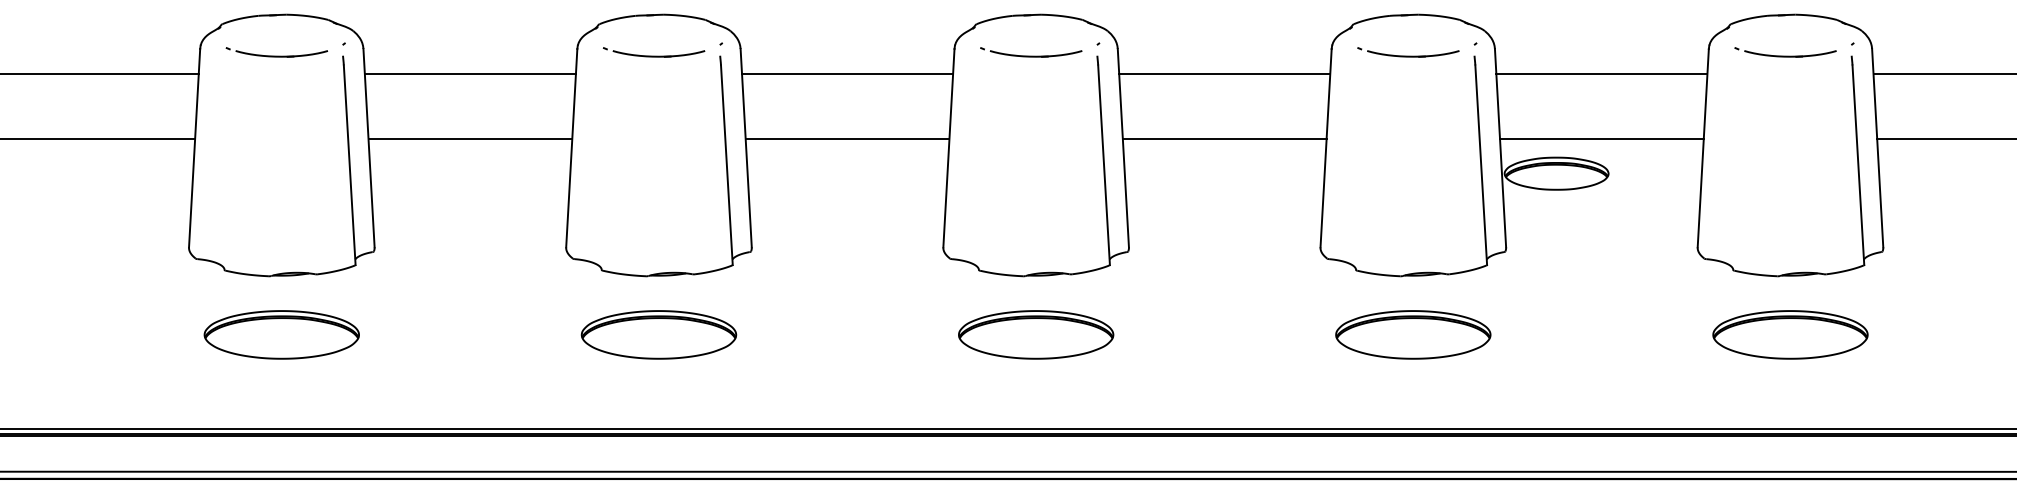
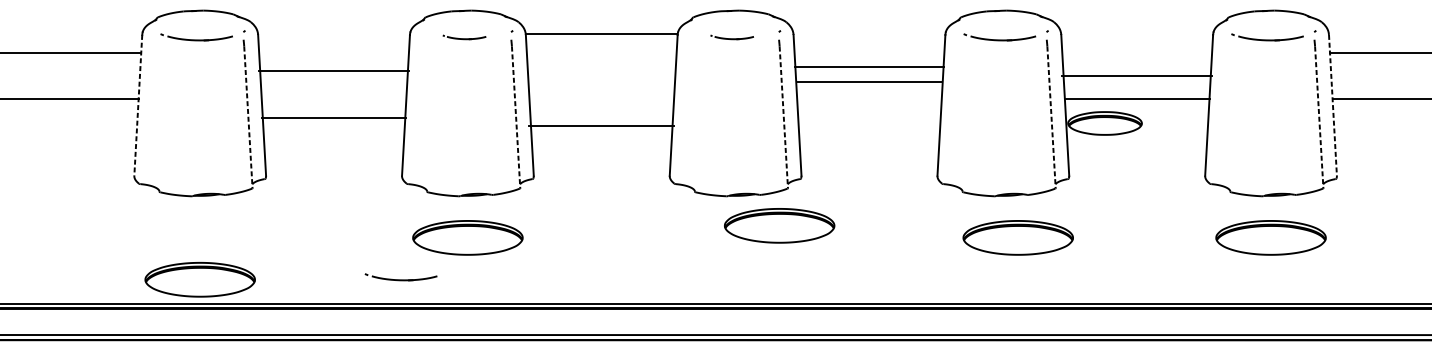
part: (654, 52) -> (464, 37), size x0.6
part: (1031, 52) -> (732, 37), size x0.6
line: (469, 73) -> (333, 70), moved
line: (847, 73) -> (601, 33), moved
line: (1224, 73) -> (869, 67), moved
line: (1601, 73) -> (1136, 75), moved
line: (470, 139) -> (334, 117), moved
line: (847, 139) -> (601, 126), moved
line: (1224, 139) -> (869, 82), moved
line: (194, 148) -> (138, 105), solid -> dashed
line: (1877, 148) -> (1332, 105), solid -> dashed
line: (349, 165) -> (248, 117), solid -> dashed
line: (726, 165) -> (515, 117), solid -> dashed
line: (1104, 165) -> (784, 117), solid -> dashed
line: (1481, 165) -> (1051, 117), solid -> dashed
line: (1858, 165) -> (1319, 117), solid -> dashed
part: (281, 334) -> (199, 279), moved
part: (1036, 334) -> (779, 225), moved
part: (1413, 334) -> (1018, 237), moved
part: (564, 390) -> (400, 277), added

